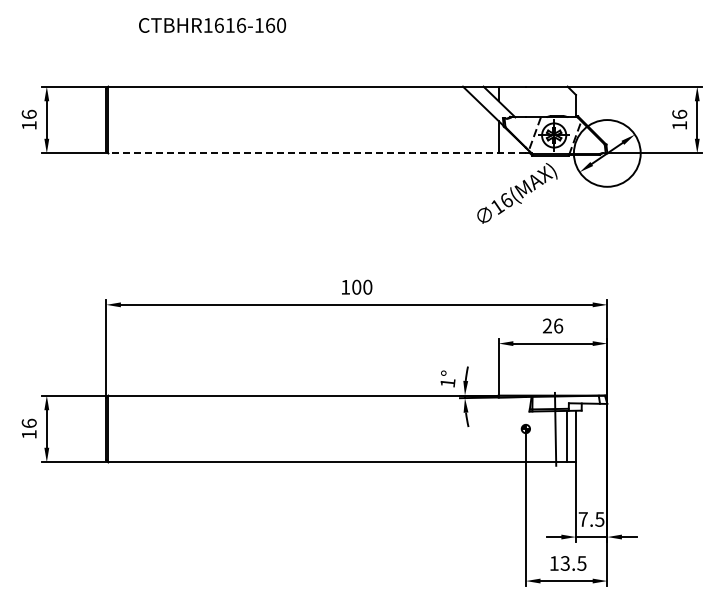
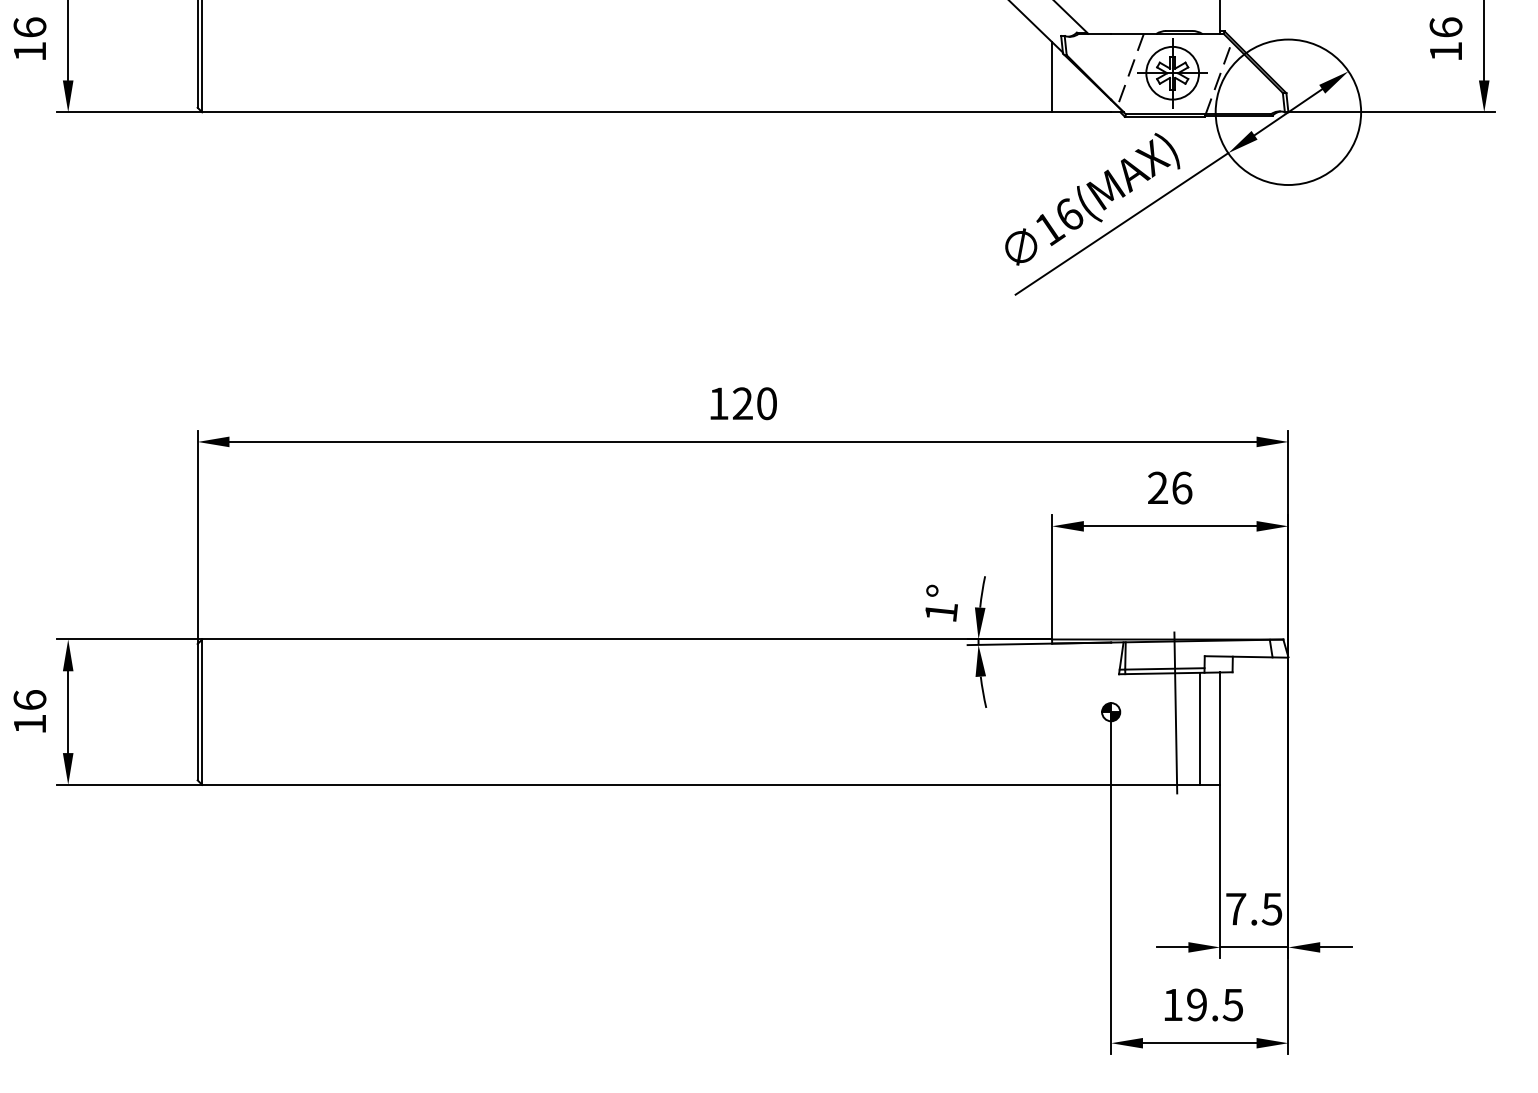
line: (317, 153) -> (657, 112), dashed -> solid
line: (530, 204) -> (1121, 223), added
text: (356, 286) -> (742, 401), 100 -> 120
text: (564, 563) -> (1195, 1004), 13.5 -> 19.5

